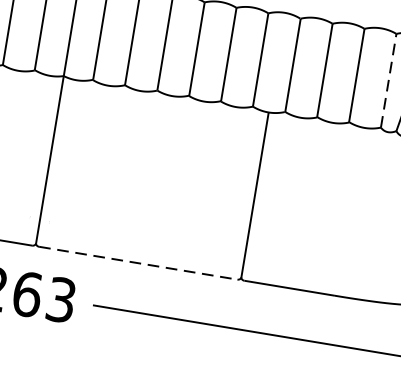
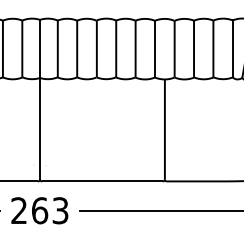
line: (388, 79) -> (232, 48), dashed -> solid
line: (138, 263) -> (102, 181), dashed -> solid

